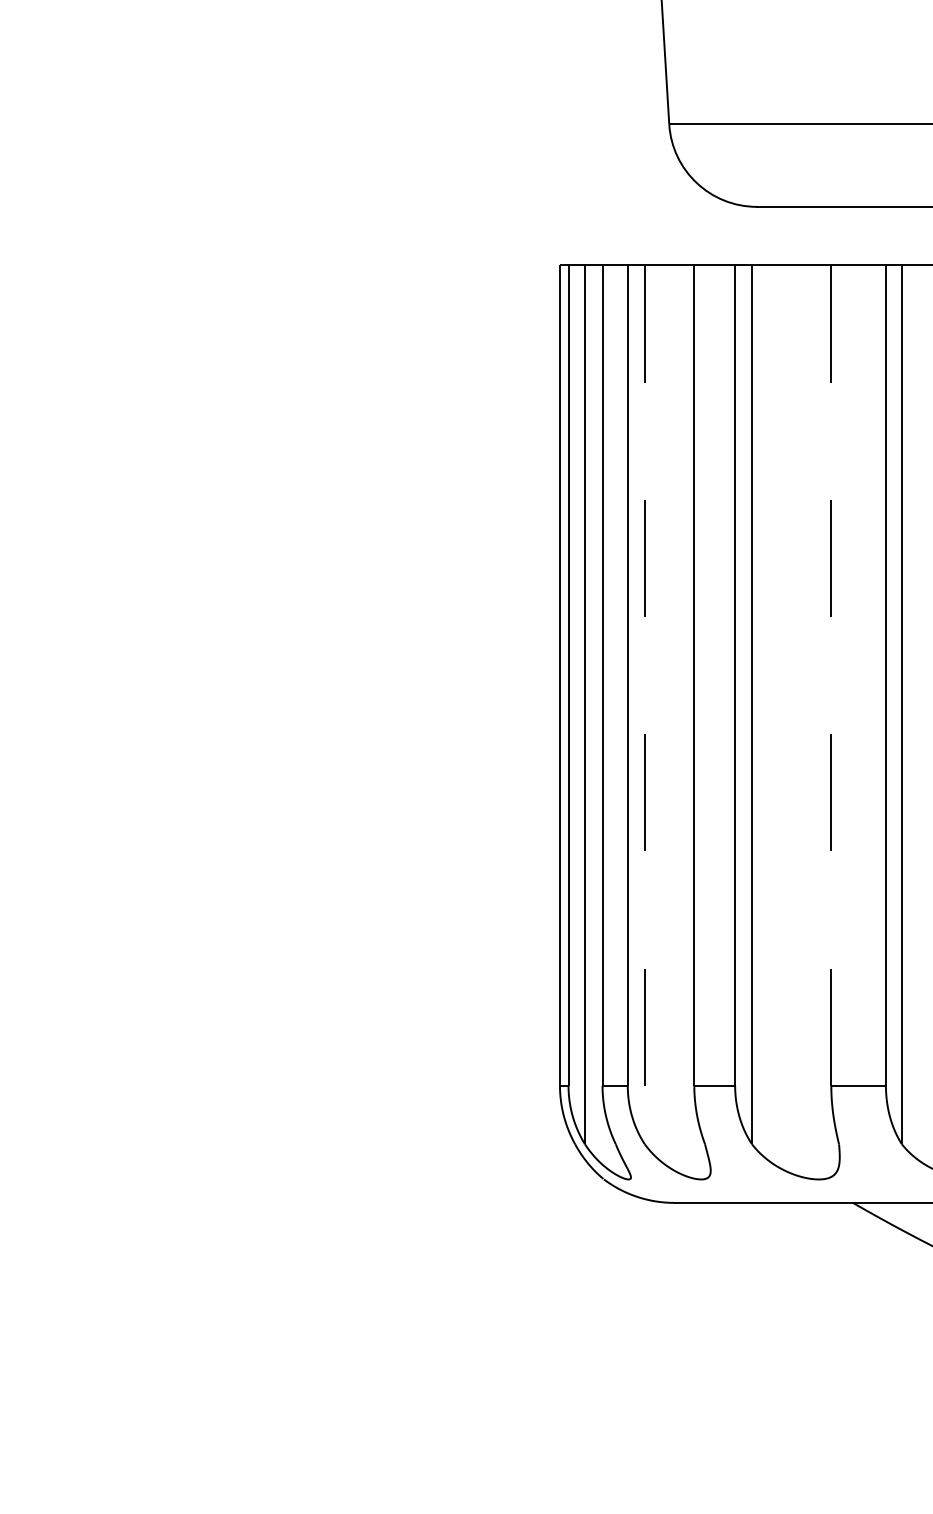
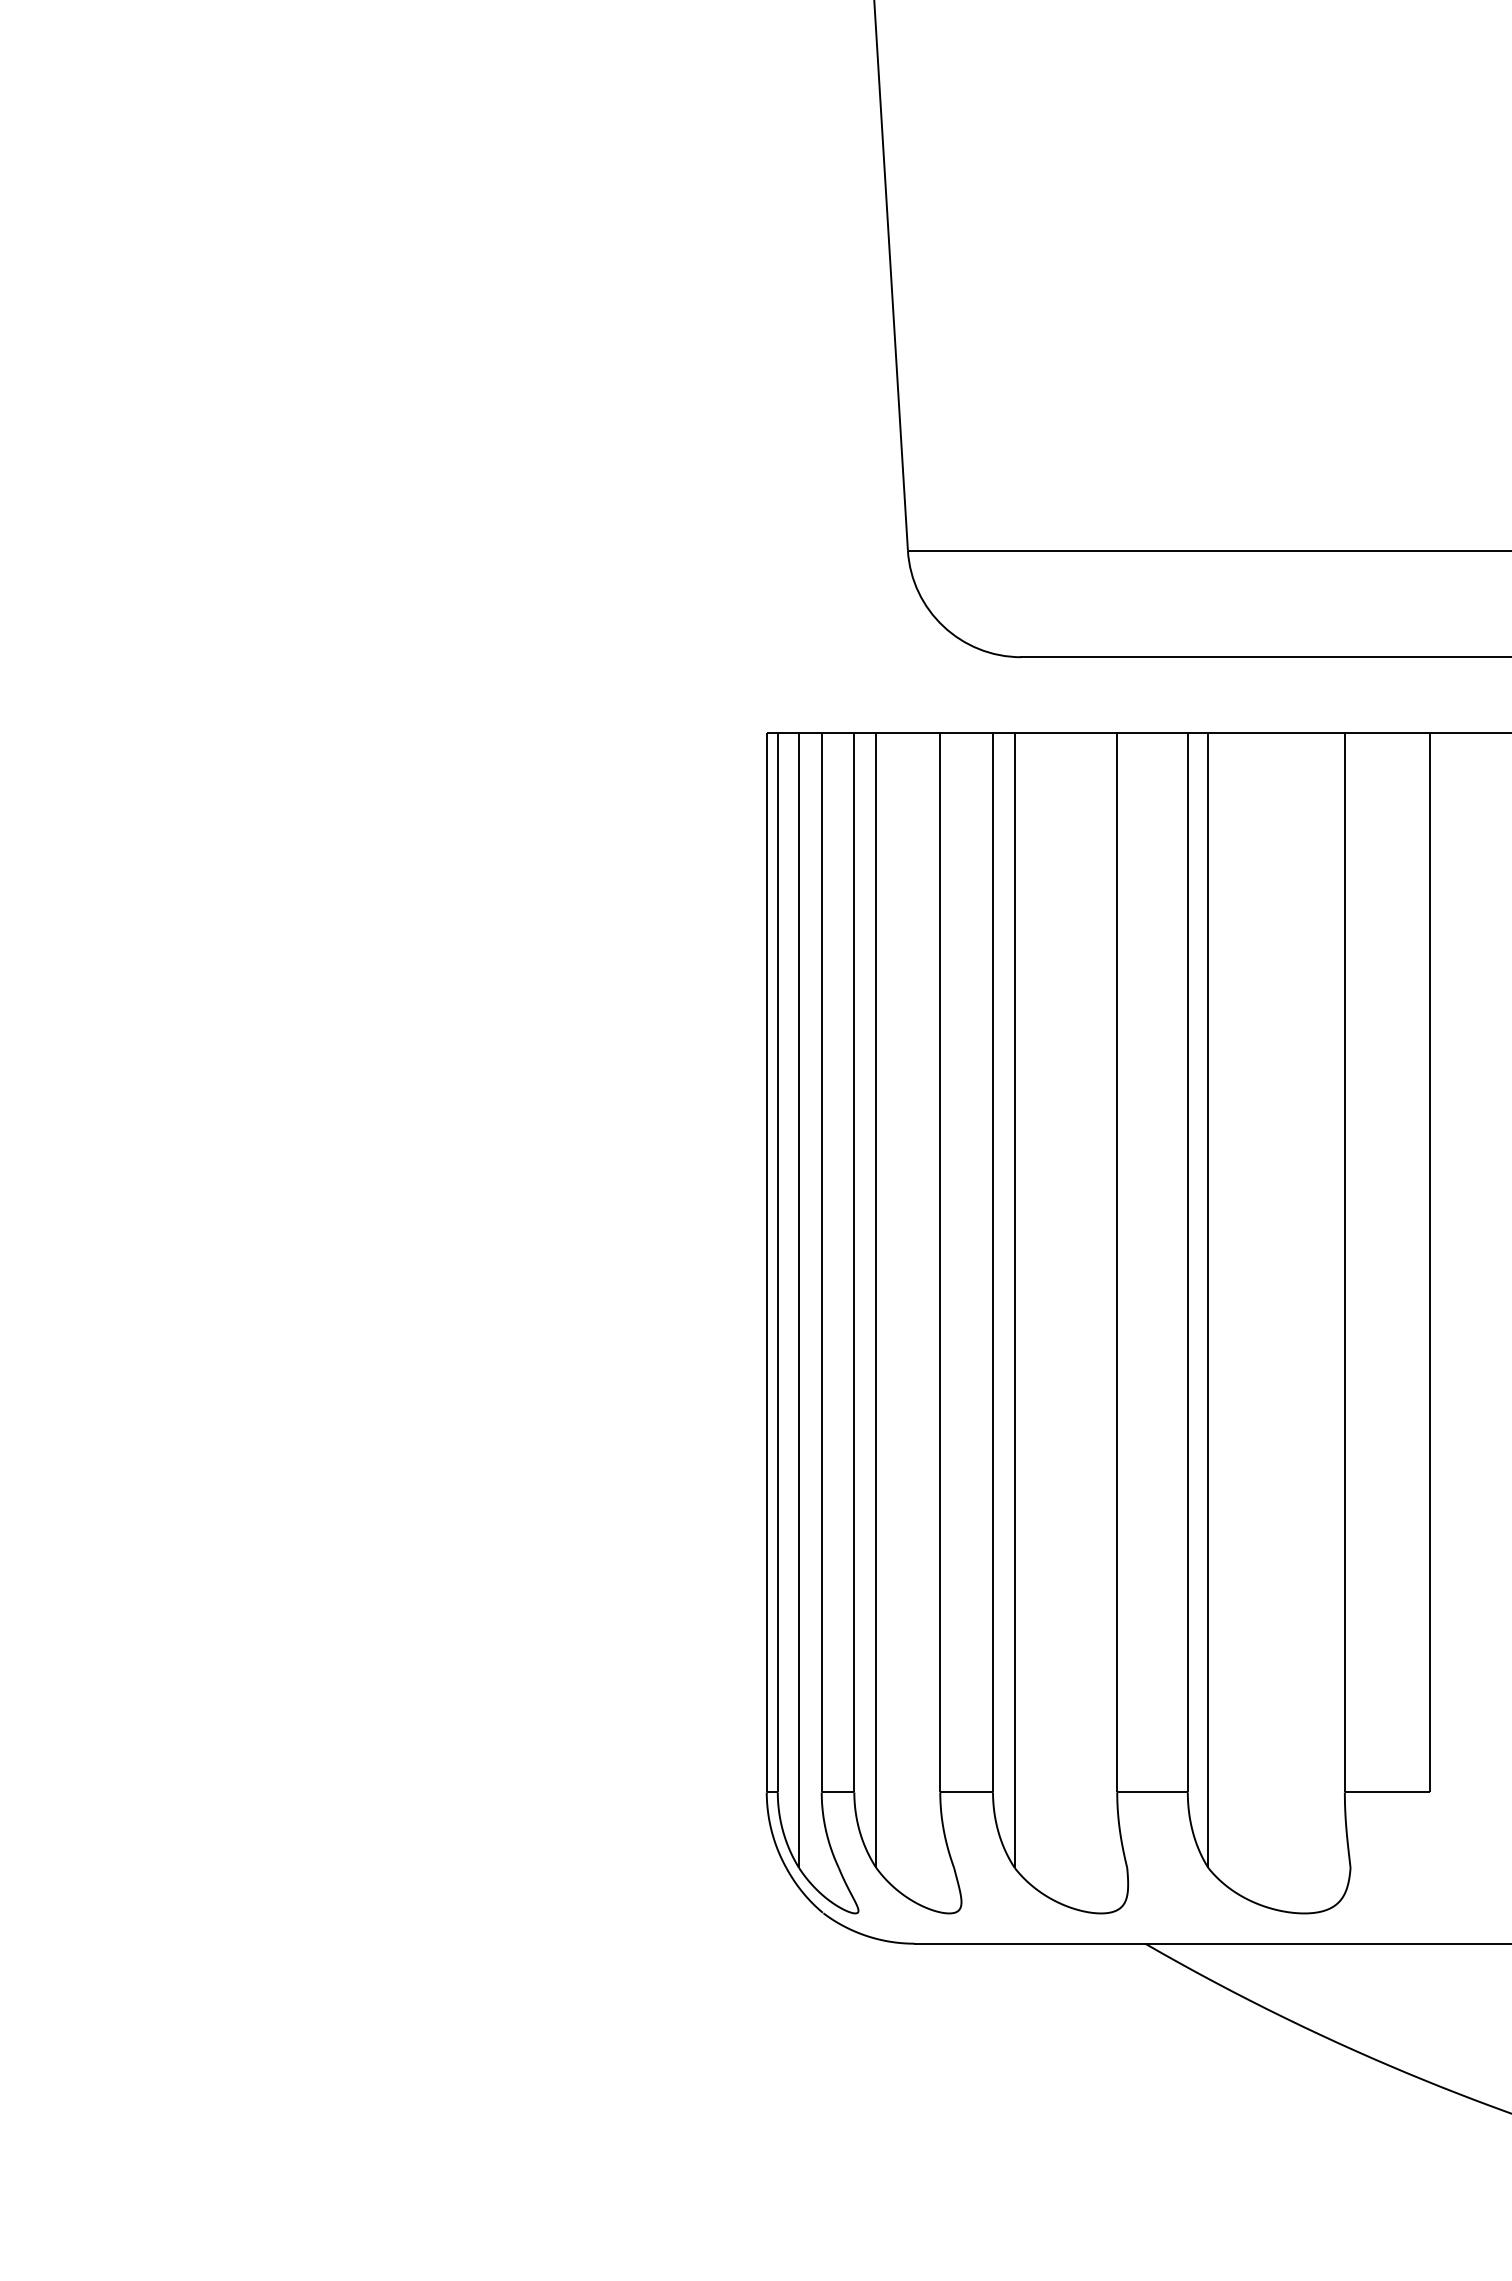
line: (831, 675) -> (1117, 1262), dashed -> solid
line: (644, 704) -> (876, 1300), dashed -> solid

